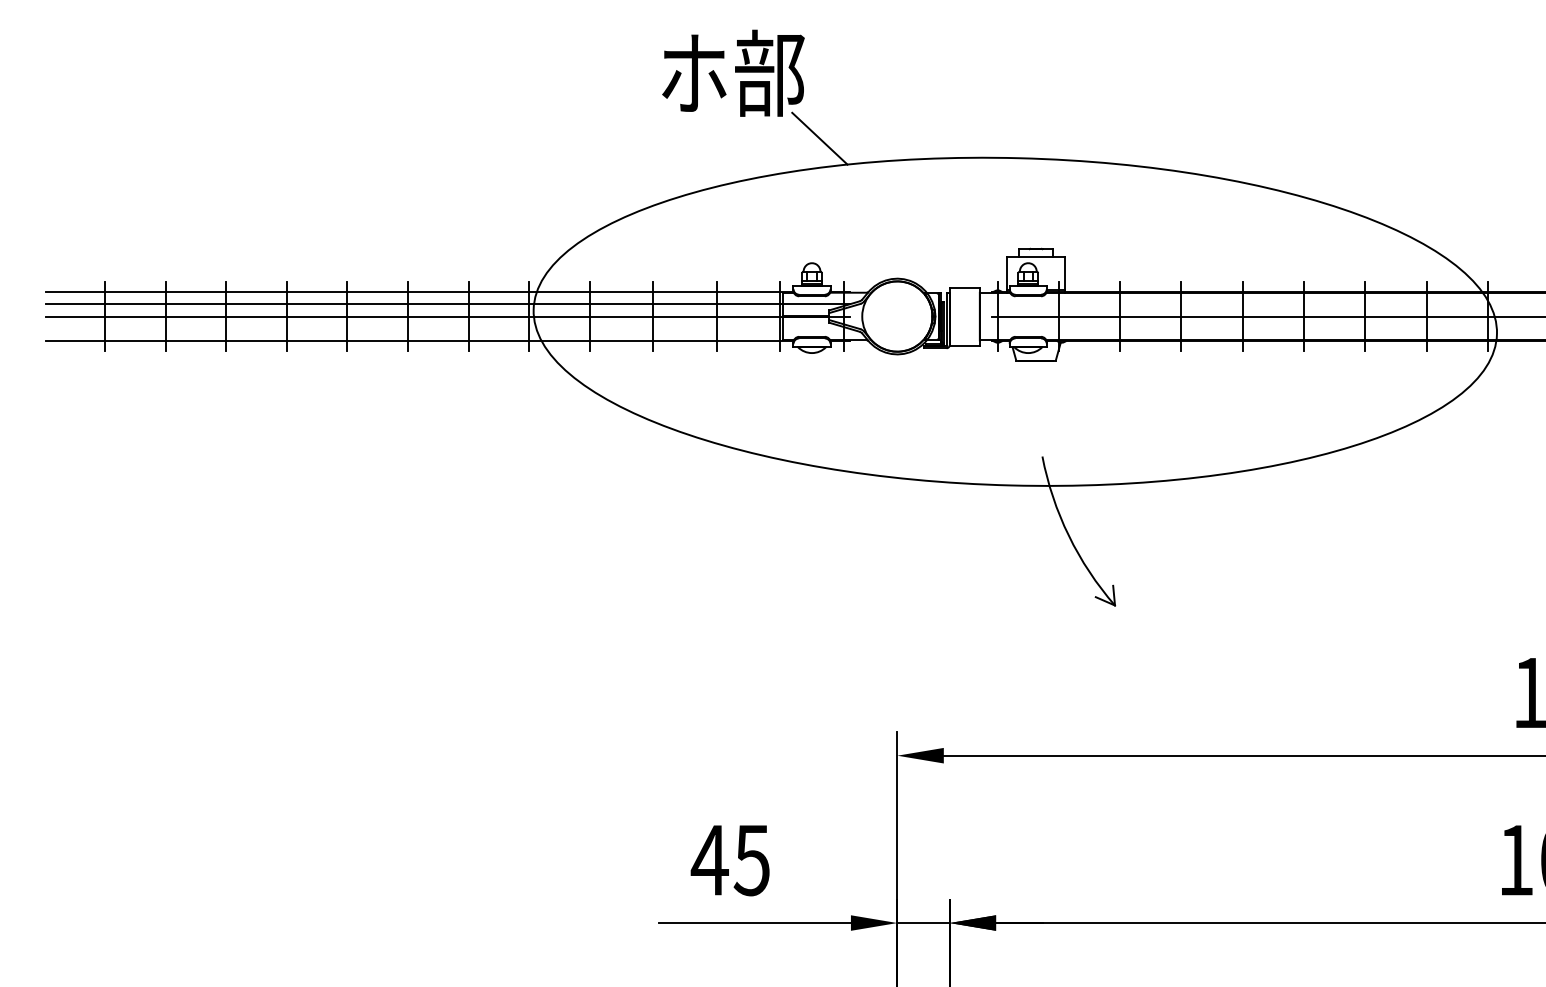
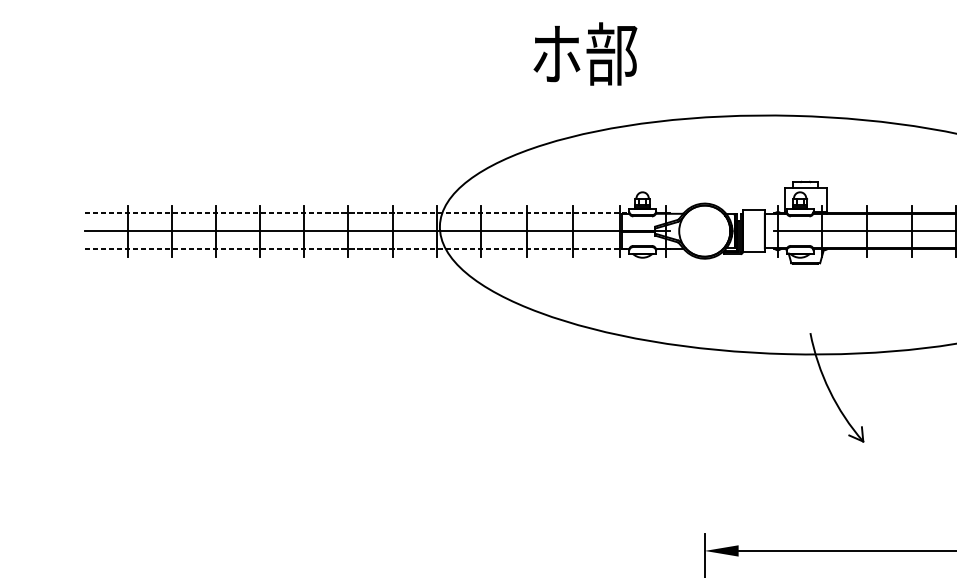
line: (819, 138) -> (648, 101), removed
line: (420, 292) -> (357, 213), solid -> dashed
line: (447, 303) -> (377, 221), removed
line: (420, 340) -> (357, 248), solid -> dashed

